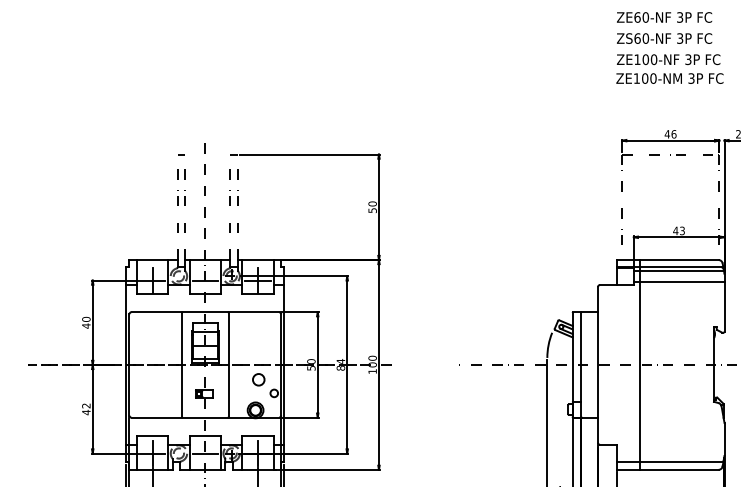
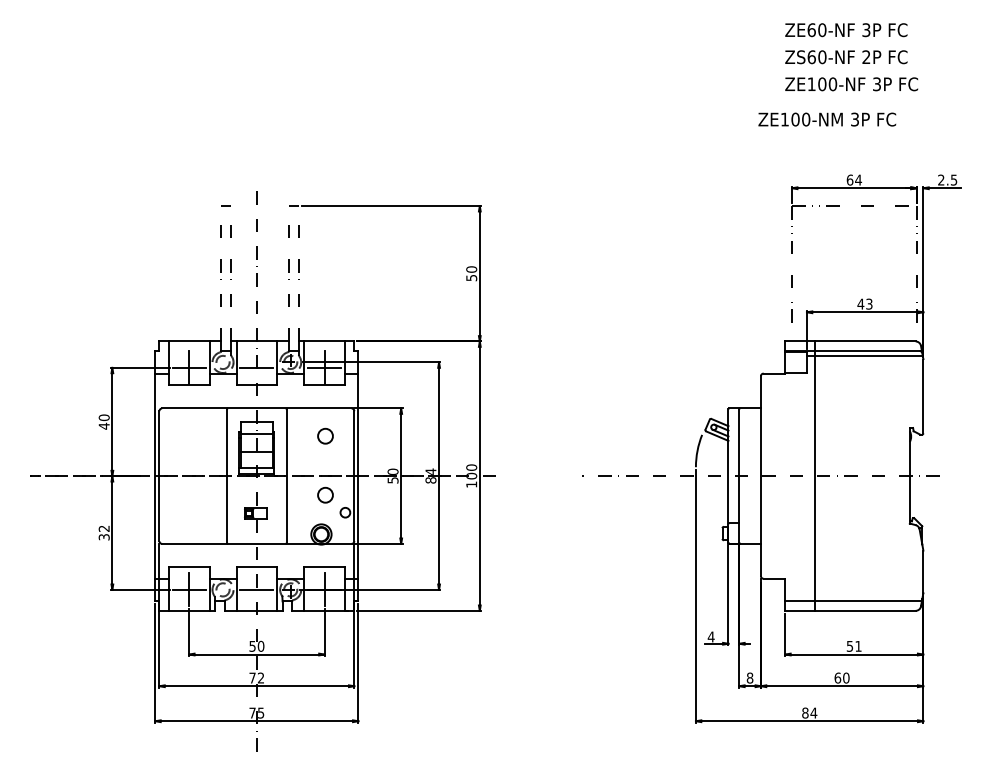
text: (680, 38) -> (866, 57), 3P -> 2P
text: (670, 78) -> (827, 119), moved
text: (670, 133) -> (854, 179), 46 -> 64
line: (678, 281) -> (864, 369), removed
circle: (258, 333) -> (325, 435), added
text: (85, 411) -> (103, 536), 42 -> 32

